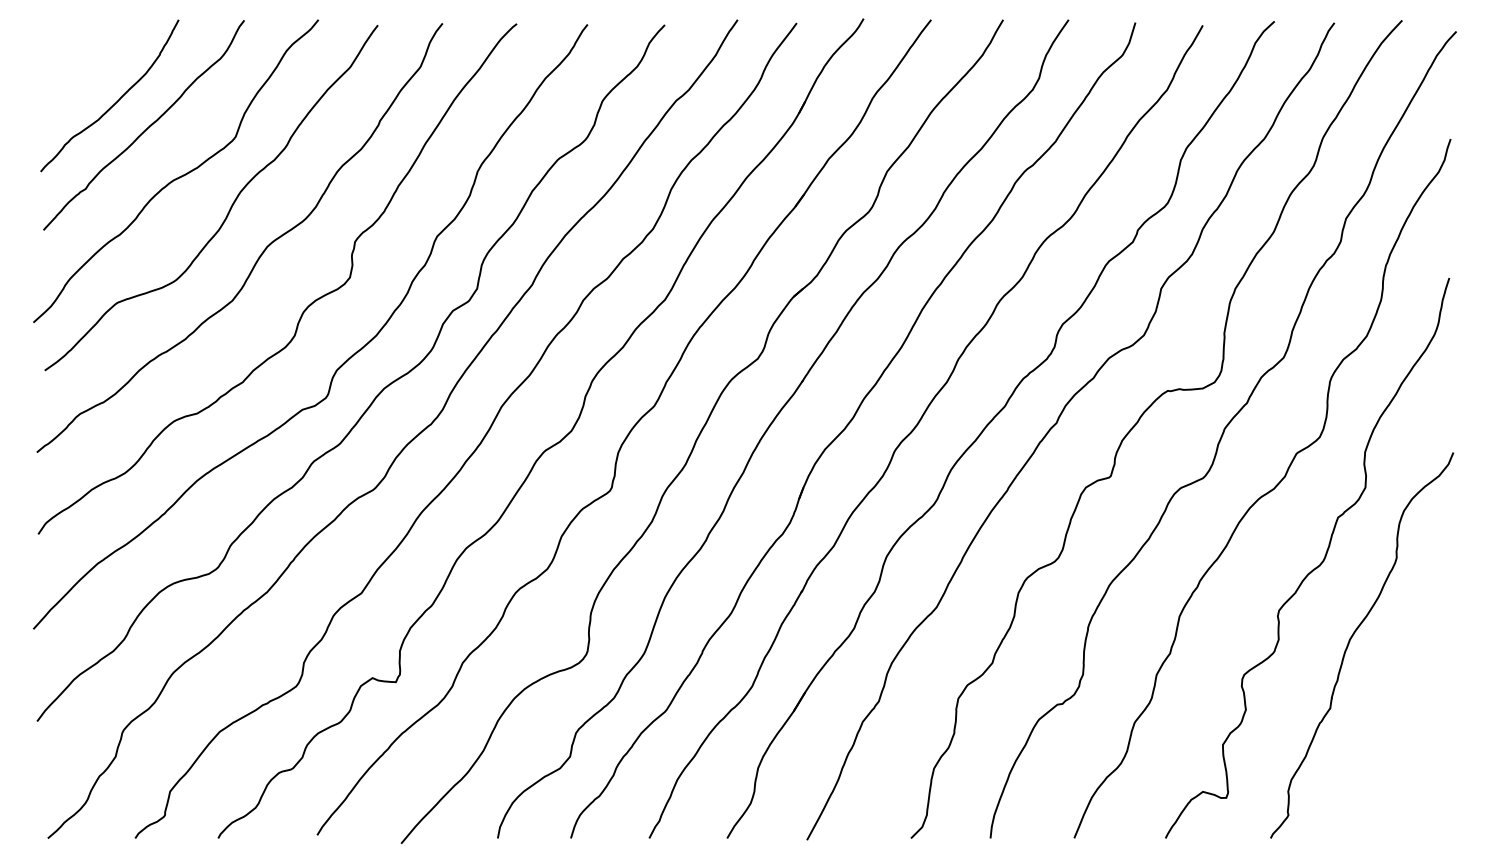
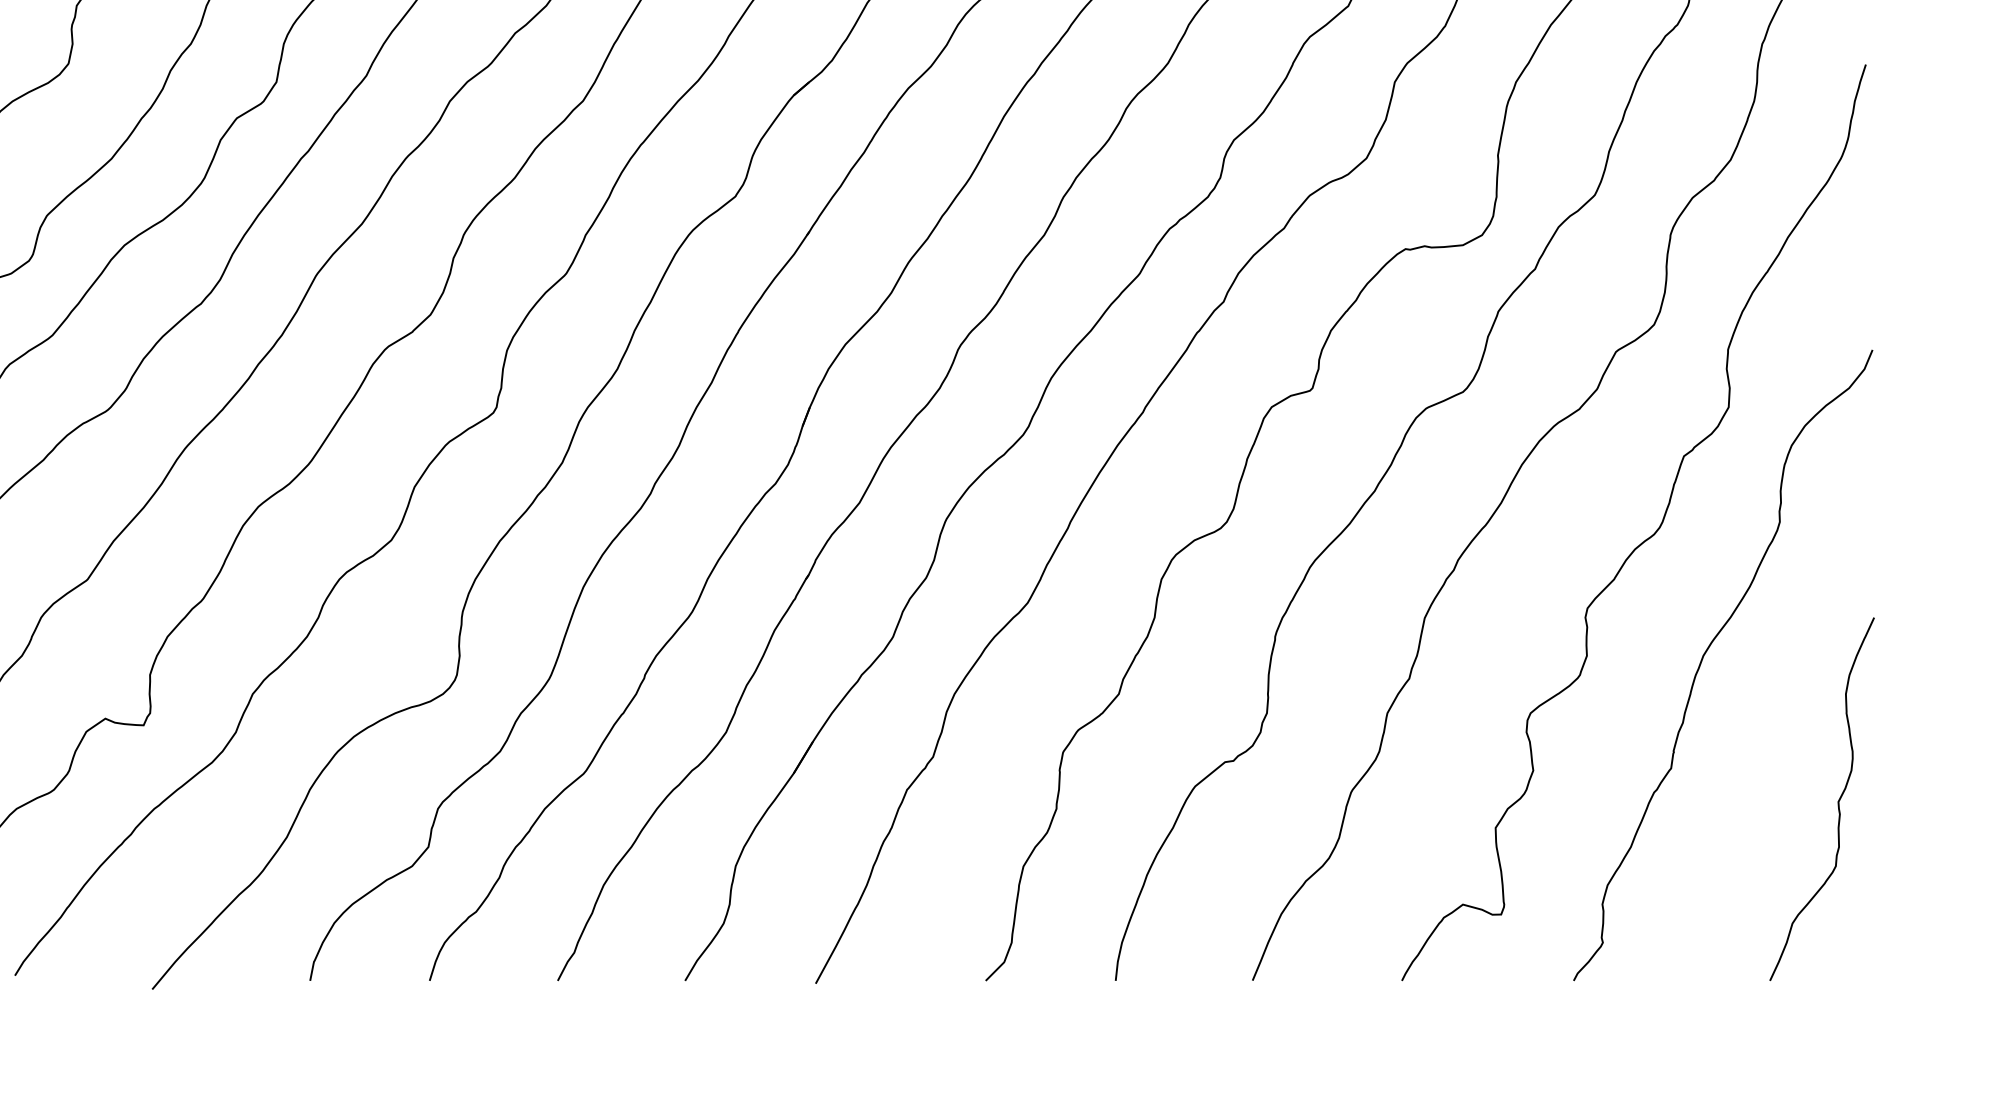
curve: (1431, 728) -> (1836, 801), added

